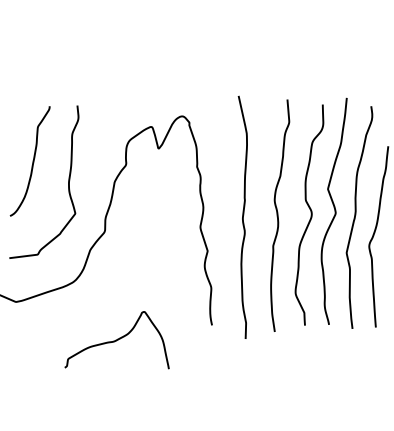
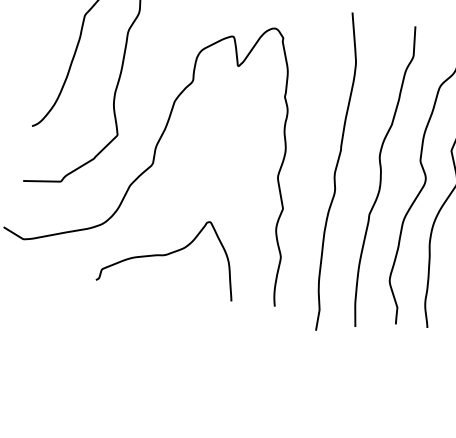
curve: (116, 340) -> (168, 254), moved

